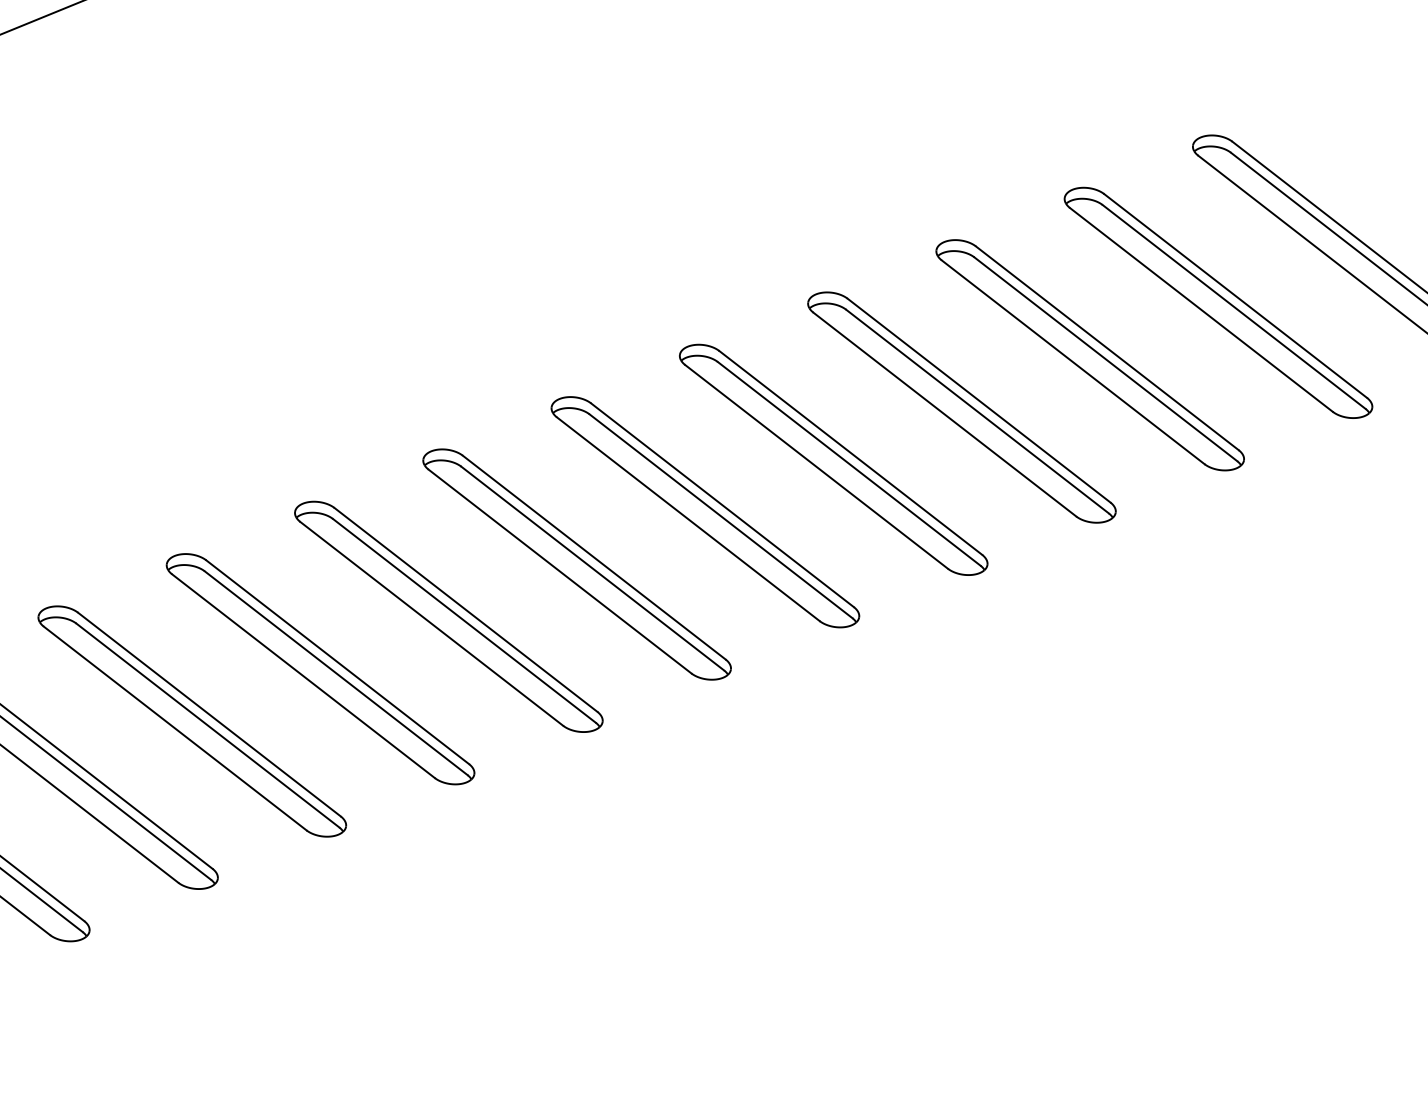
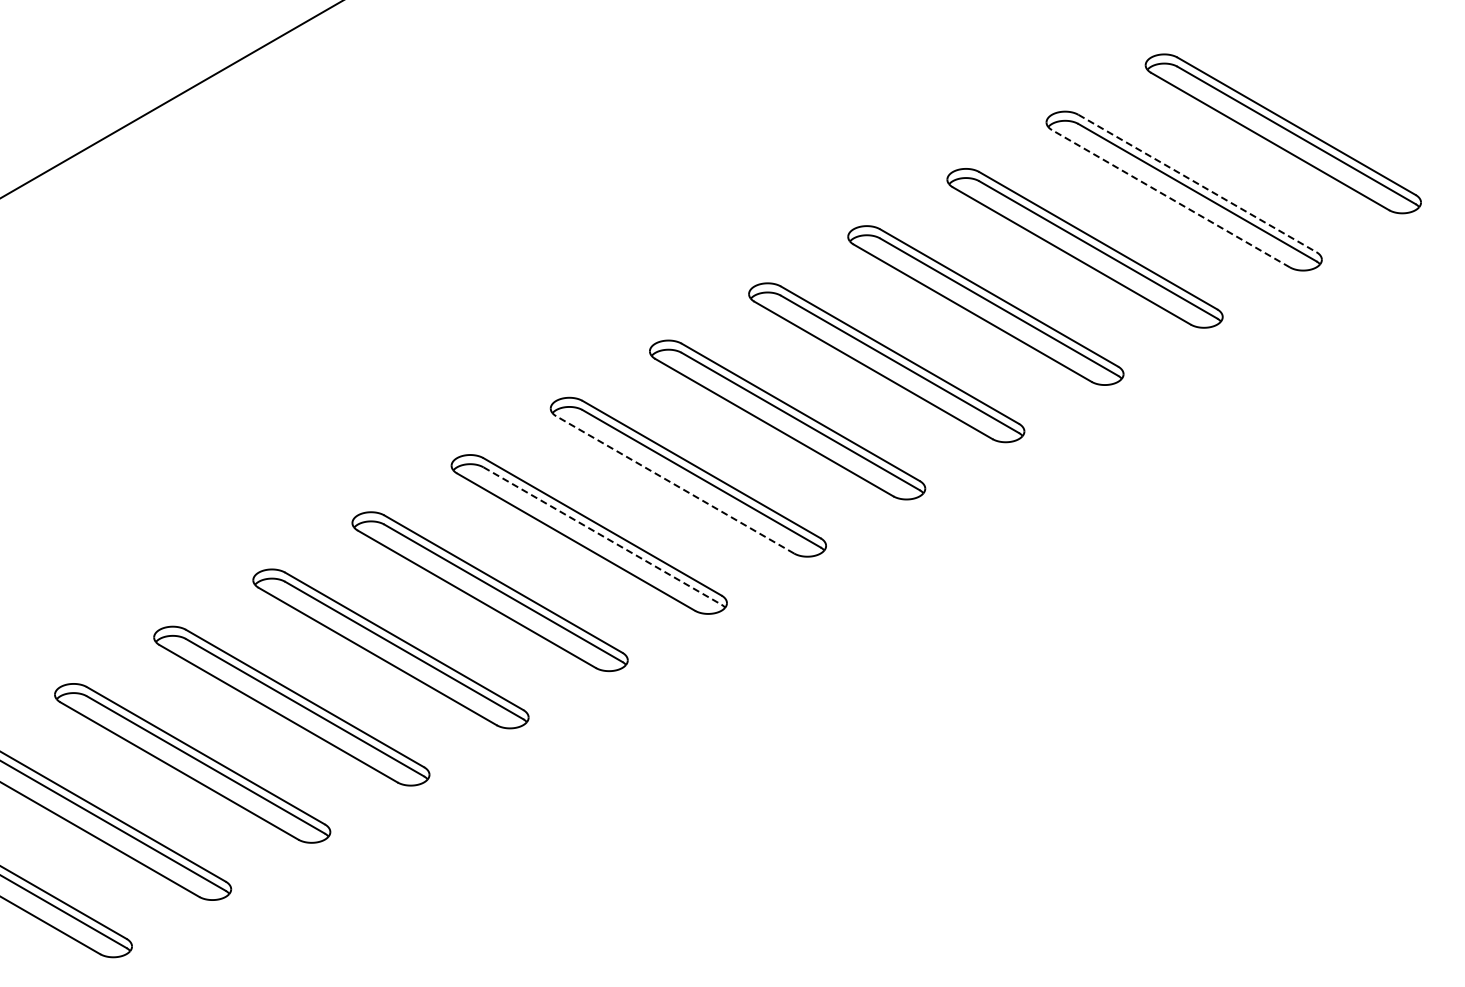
line: (1235, 295) -> (1197, 183), solid -> dashed
line: (1200, 309) -> (1170, 198), solid -> dashed
line: (559, 570) -> (674, 484), solid -> dashed
line: (464, 621) -> (602, 536), solid -> dashed

